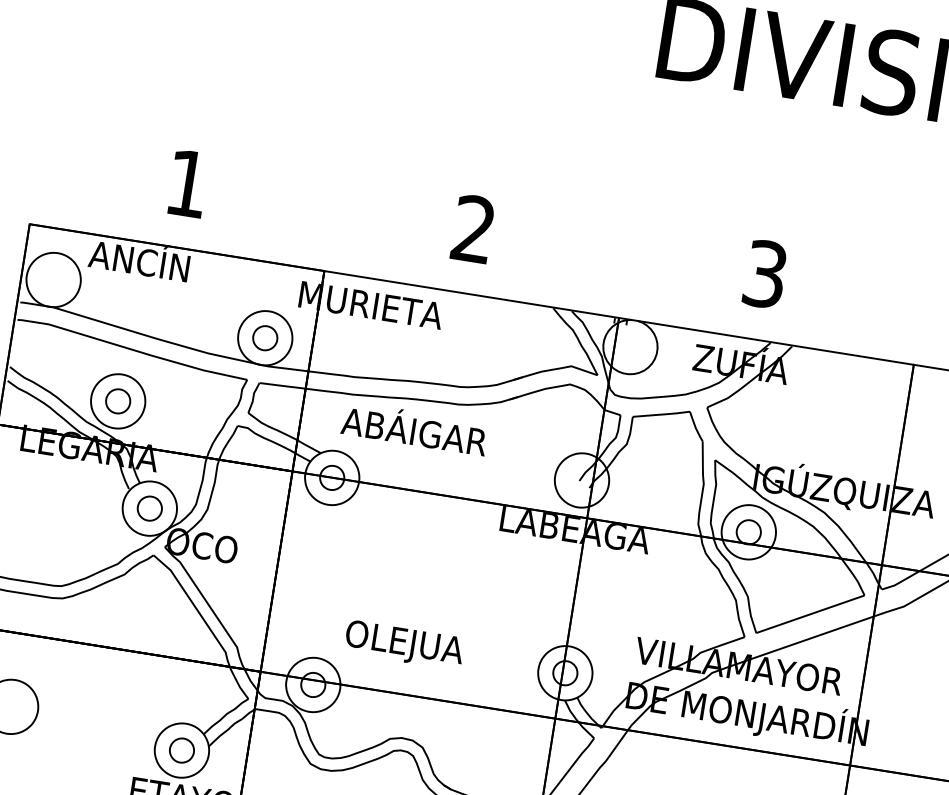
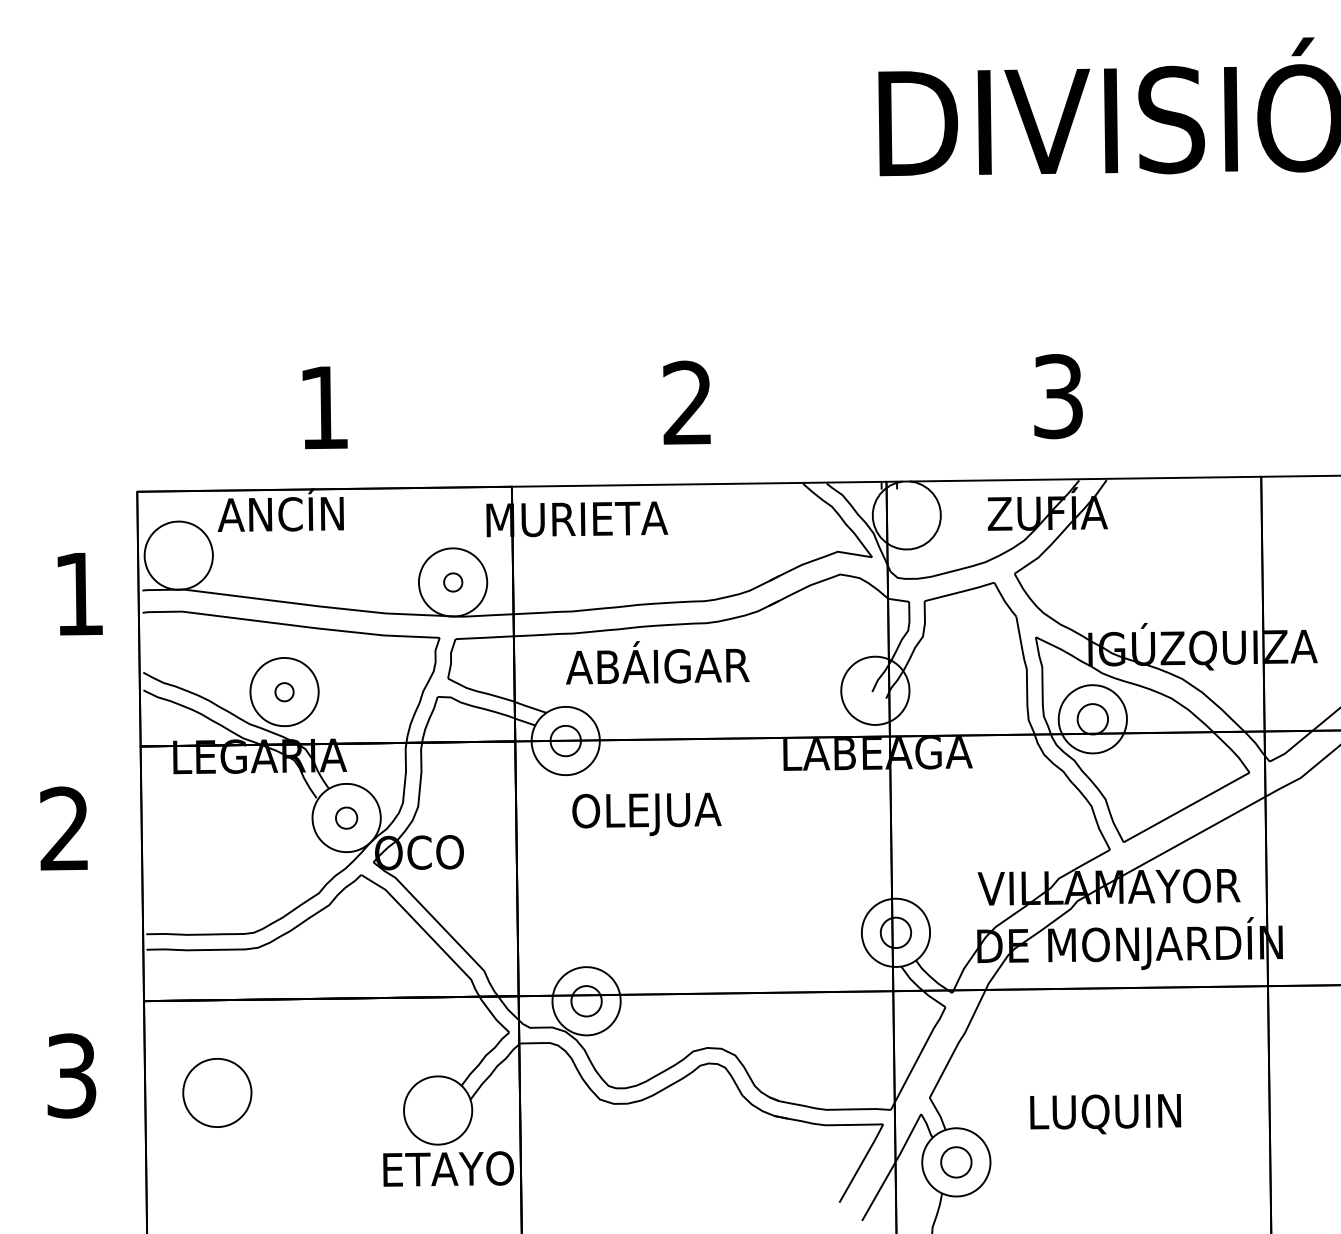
part: (265, 338) -> (453, 582), size x0.6
part: (118, 401) -> (284, 692), size x0.6
part: (149, 508) -> (346, 818), size x0.7
text: (404, 645) -> (646, 814), moved
part: (182, 750) -> (438, 1110), removed

